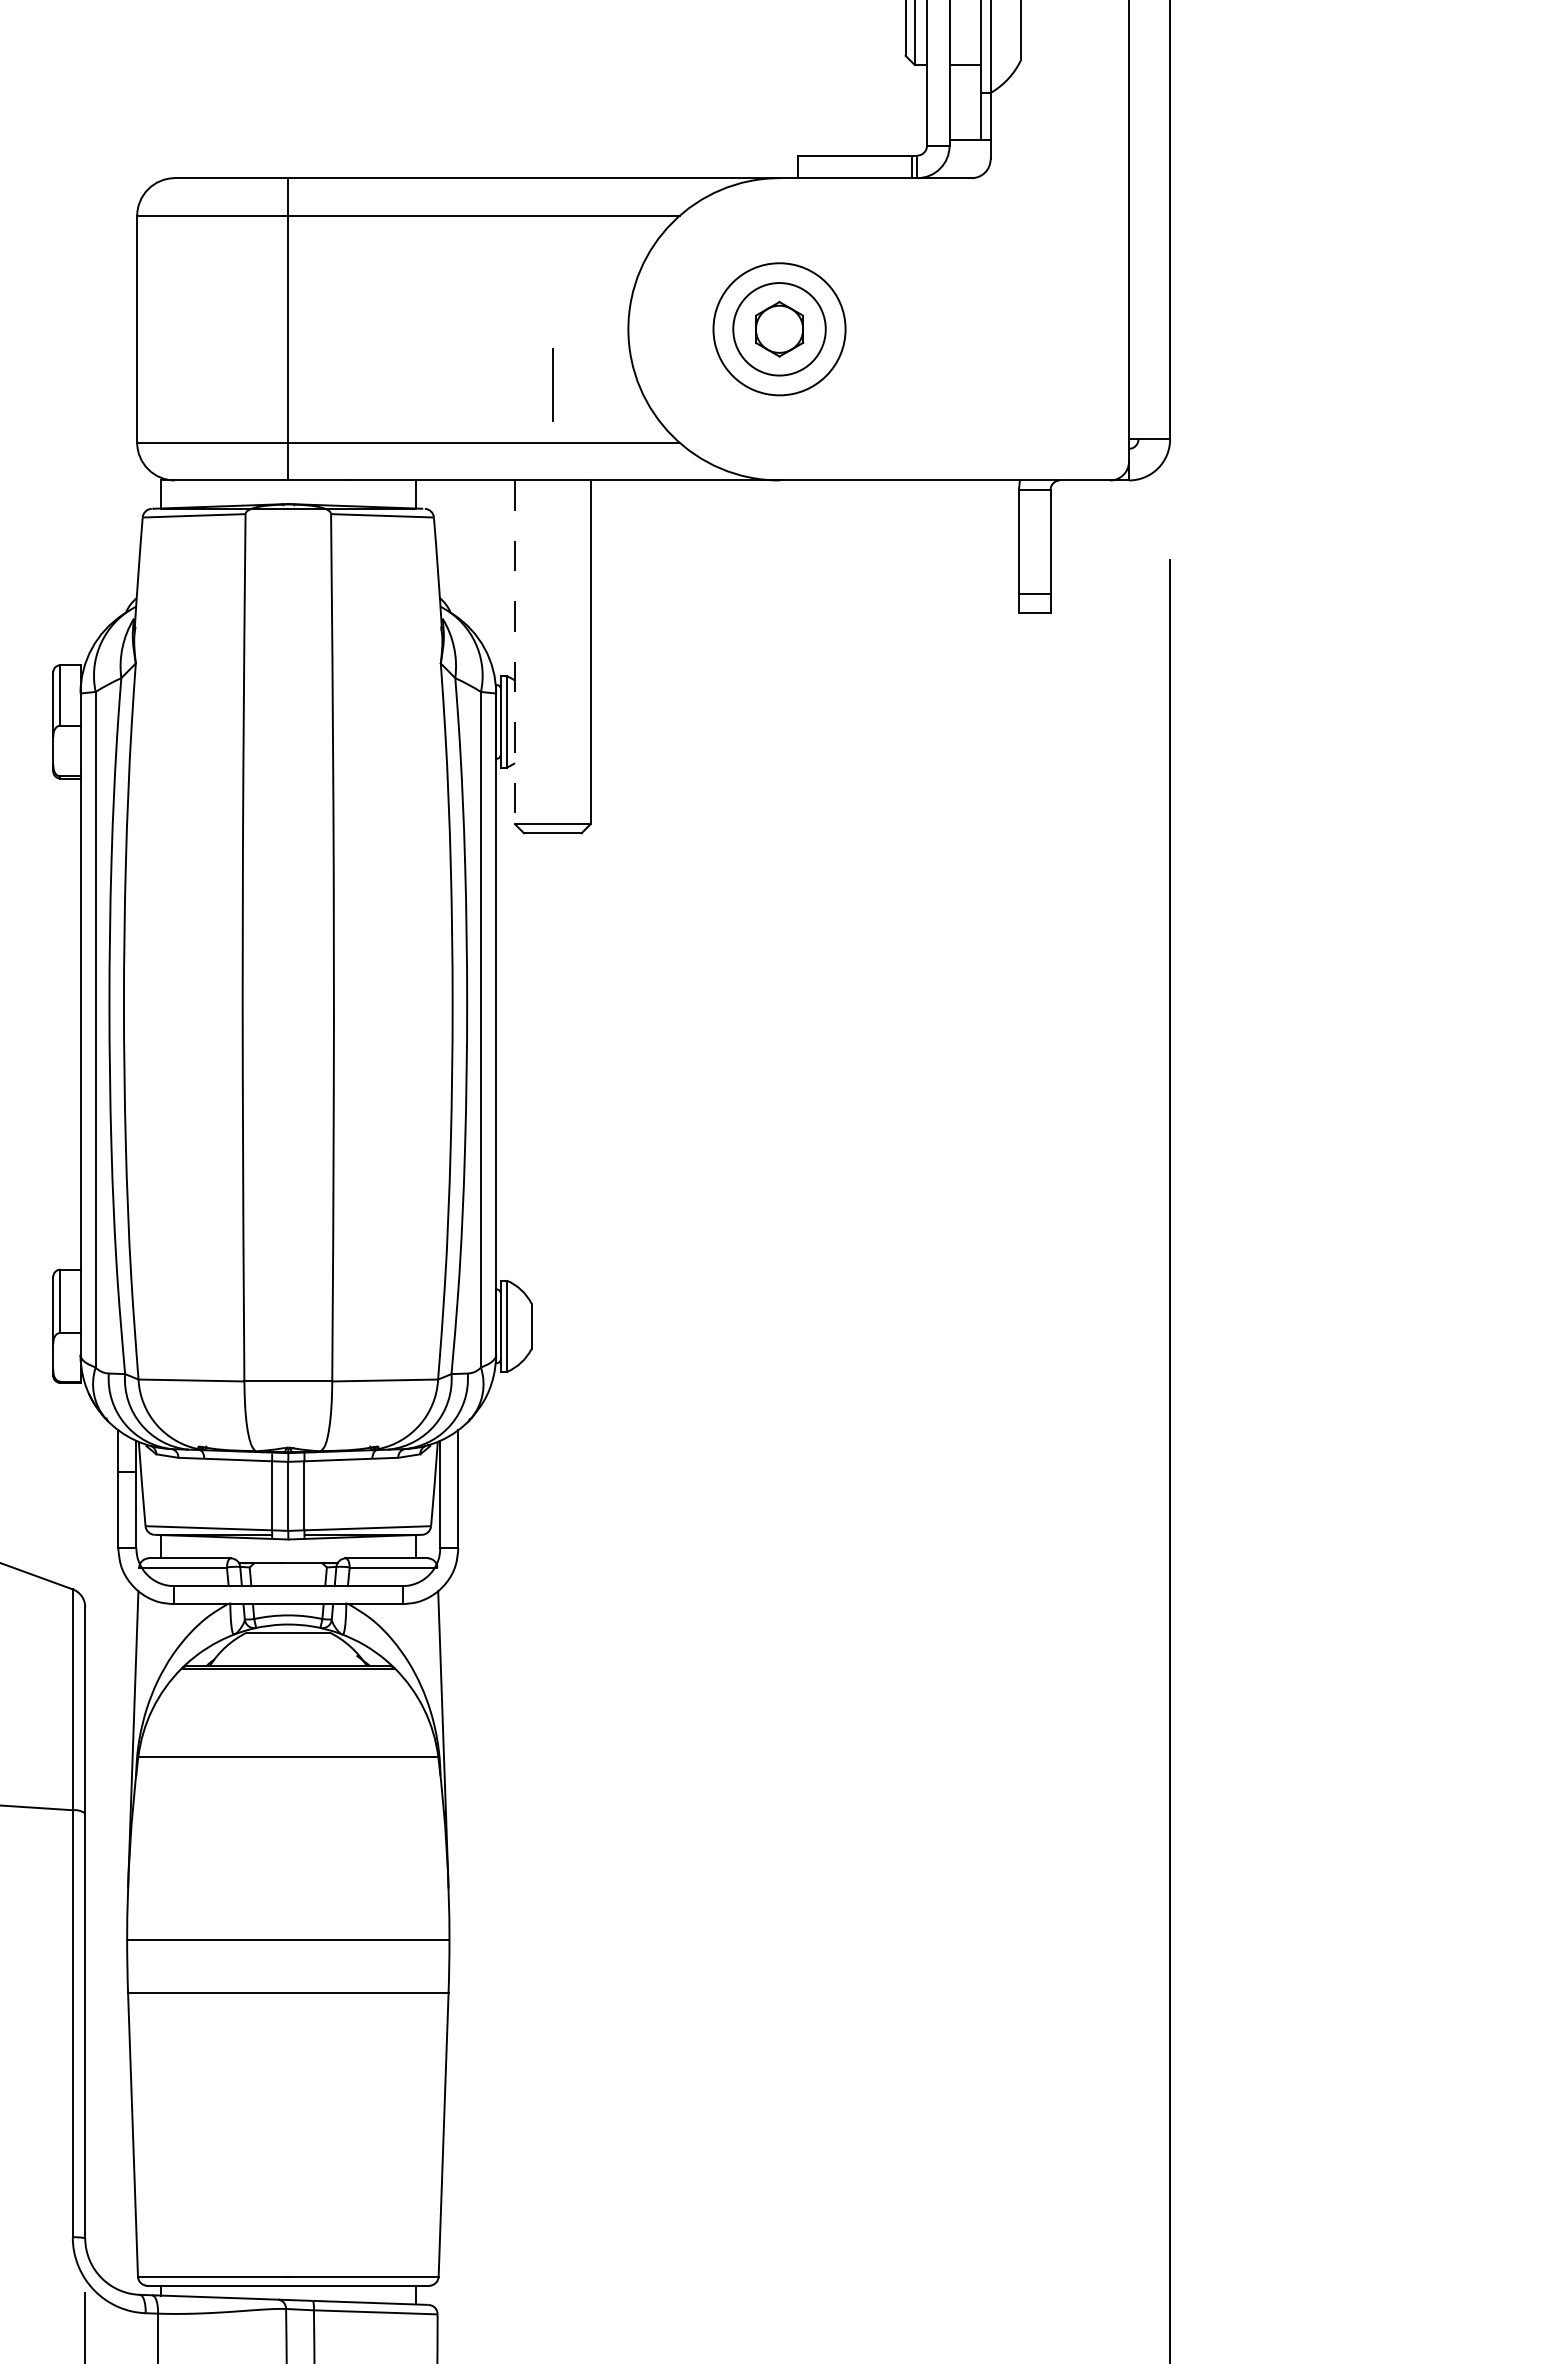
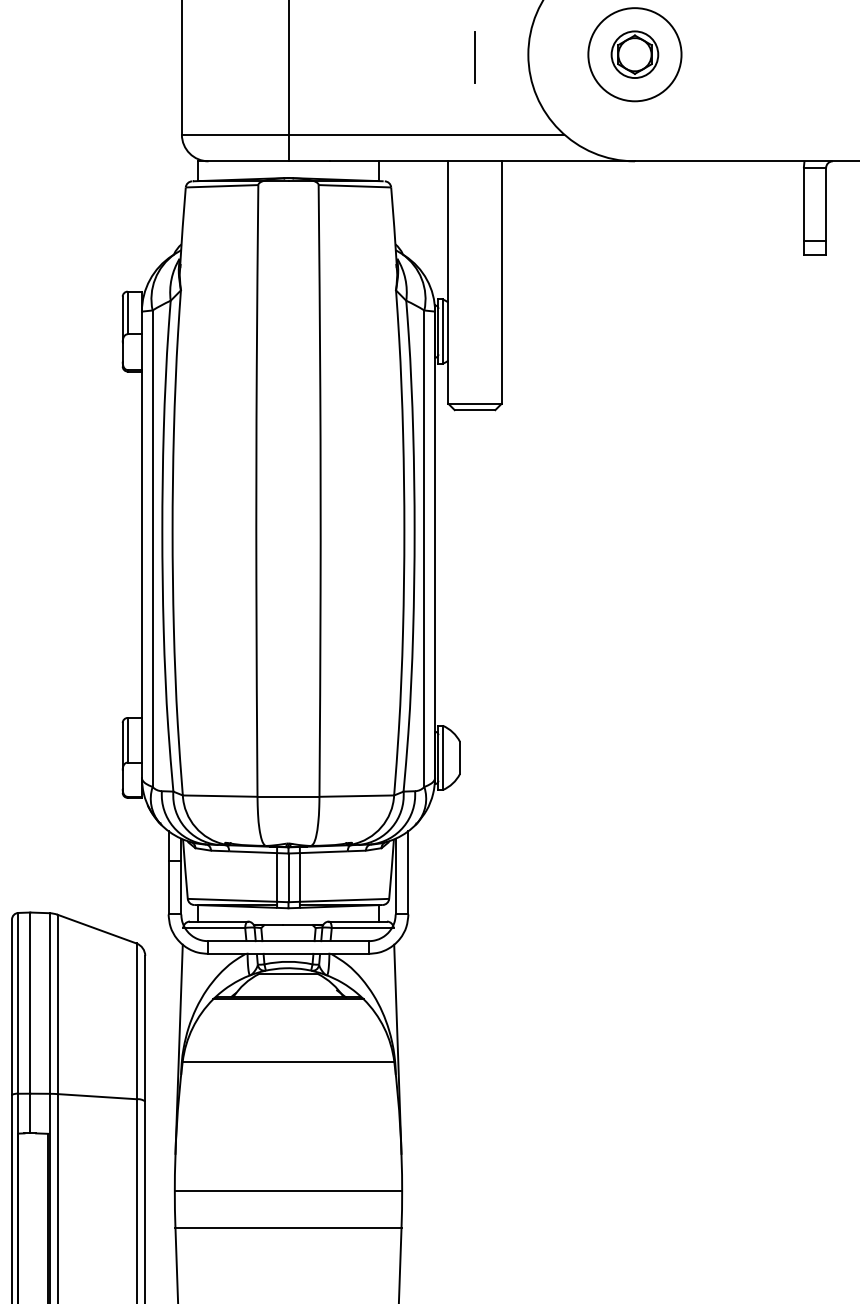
circle: (779, 329) -> (634, 54), size x0.71
line: (552, 384) -> (474, 56), moved
line: (515, 652) -> (448, 282), dashed -> solid

